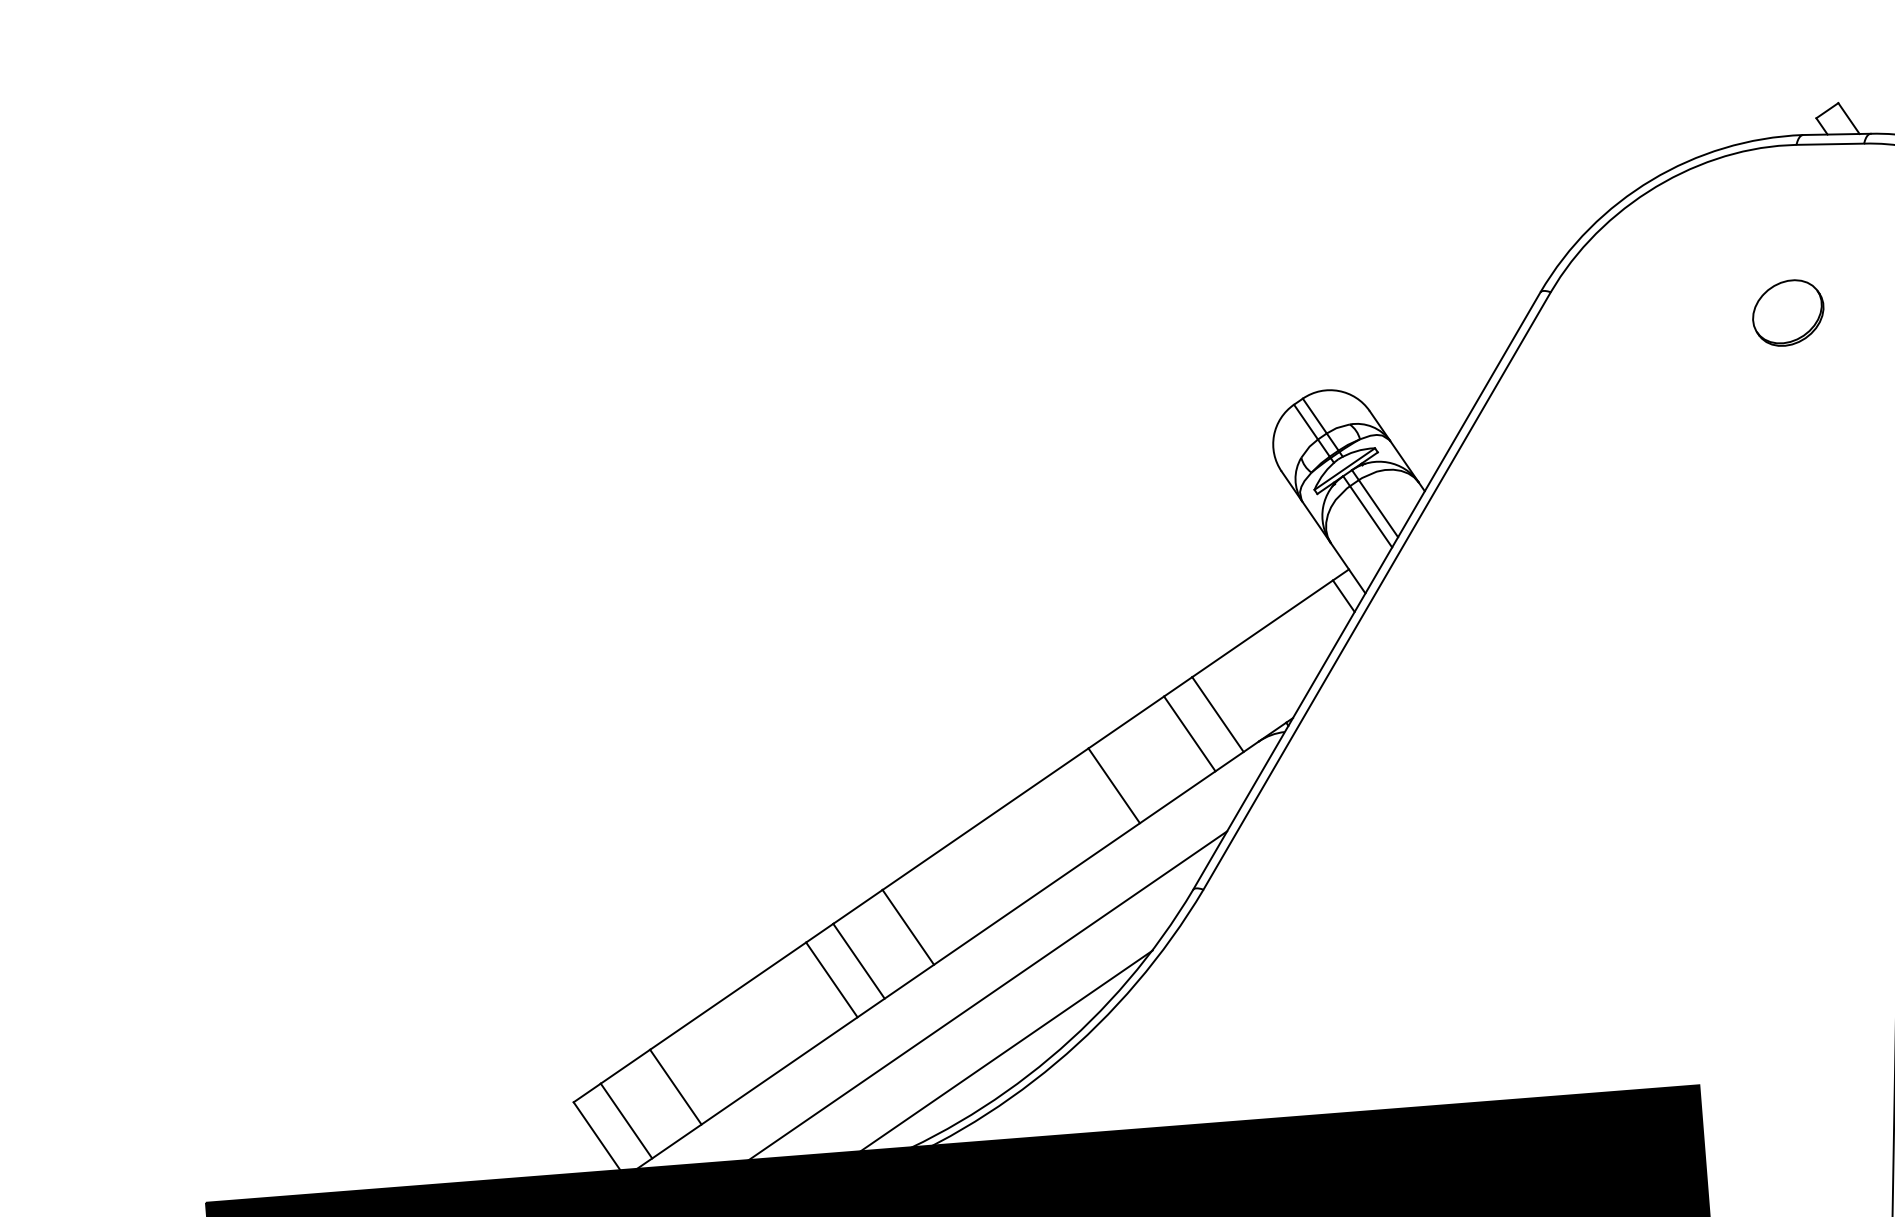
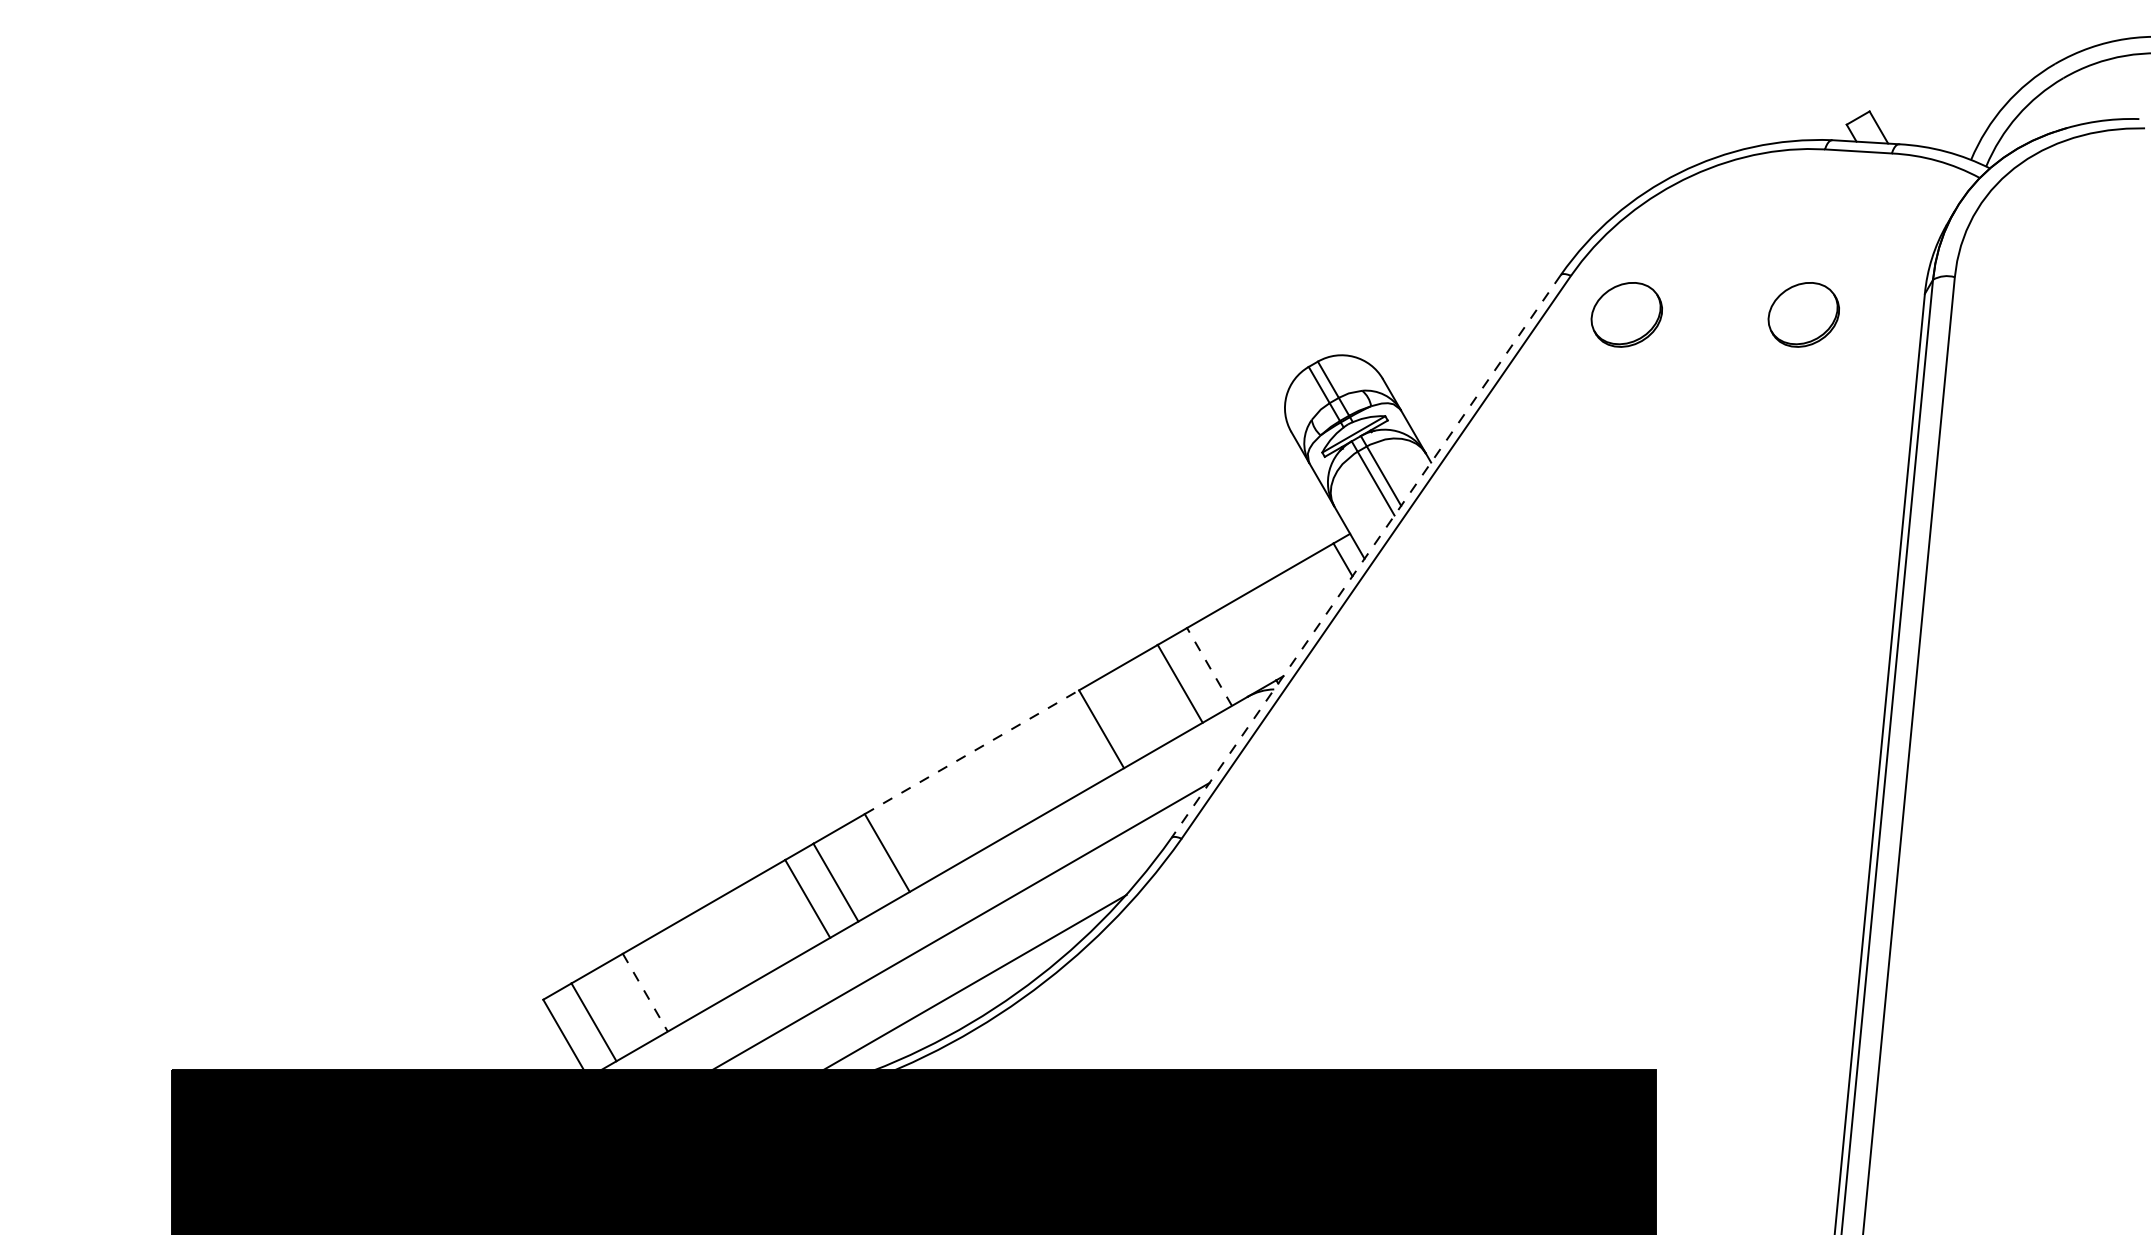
part: (1609, 326) -> (1626, 314), added
line: (1366, 591) -> (1365, 556), solid -> dashed
line: (1217, 714) -> (1209, 666), solid -> dashed
line: (985, 819) -> (971, 752), solid -> dashed
line: (675, 1086) -> (645, 992), solid -> dashed

